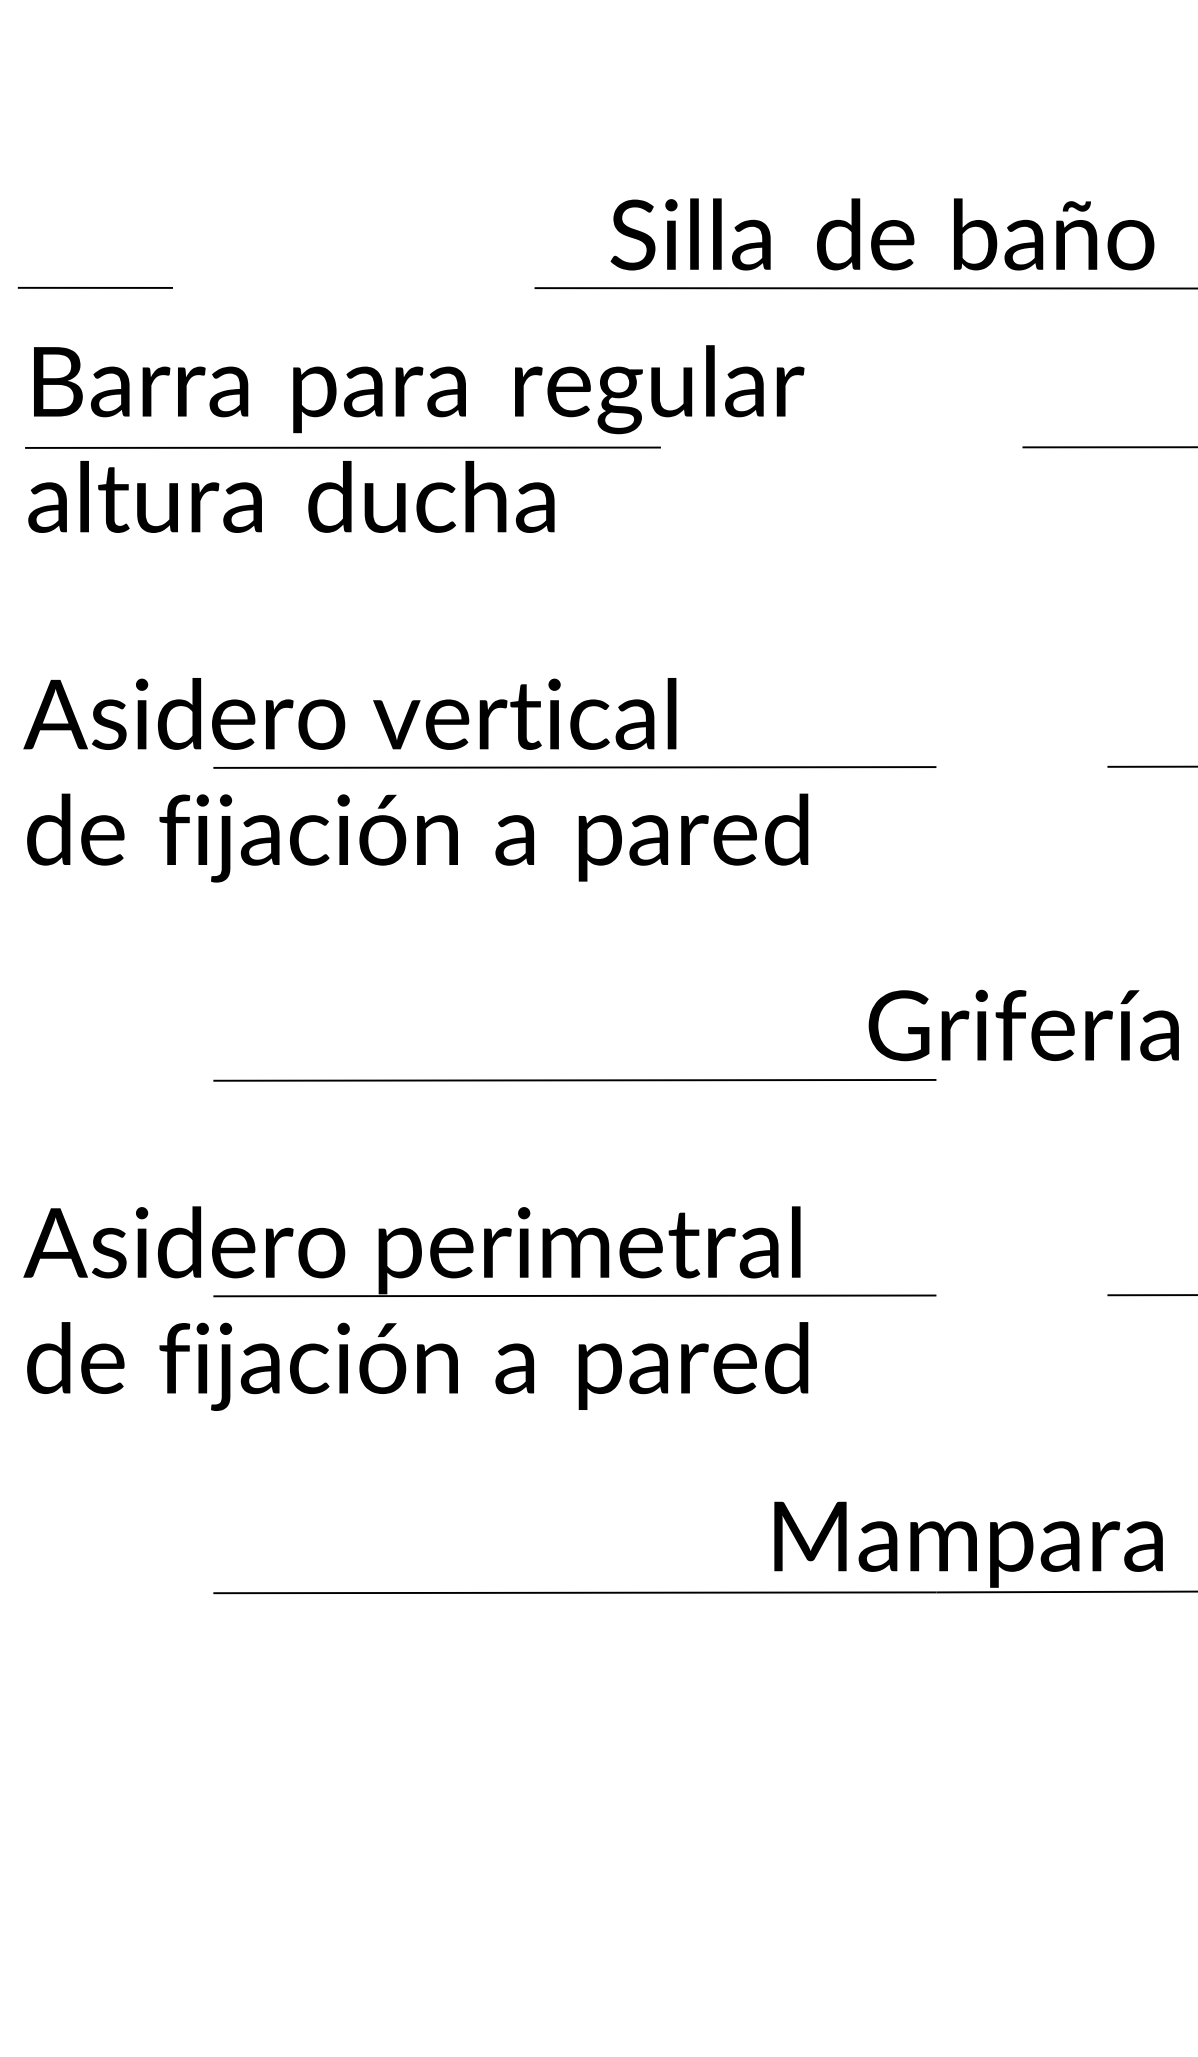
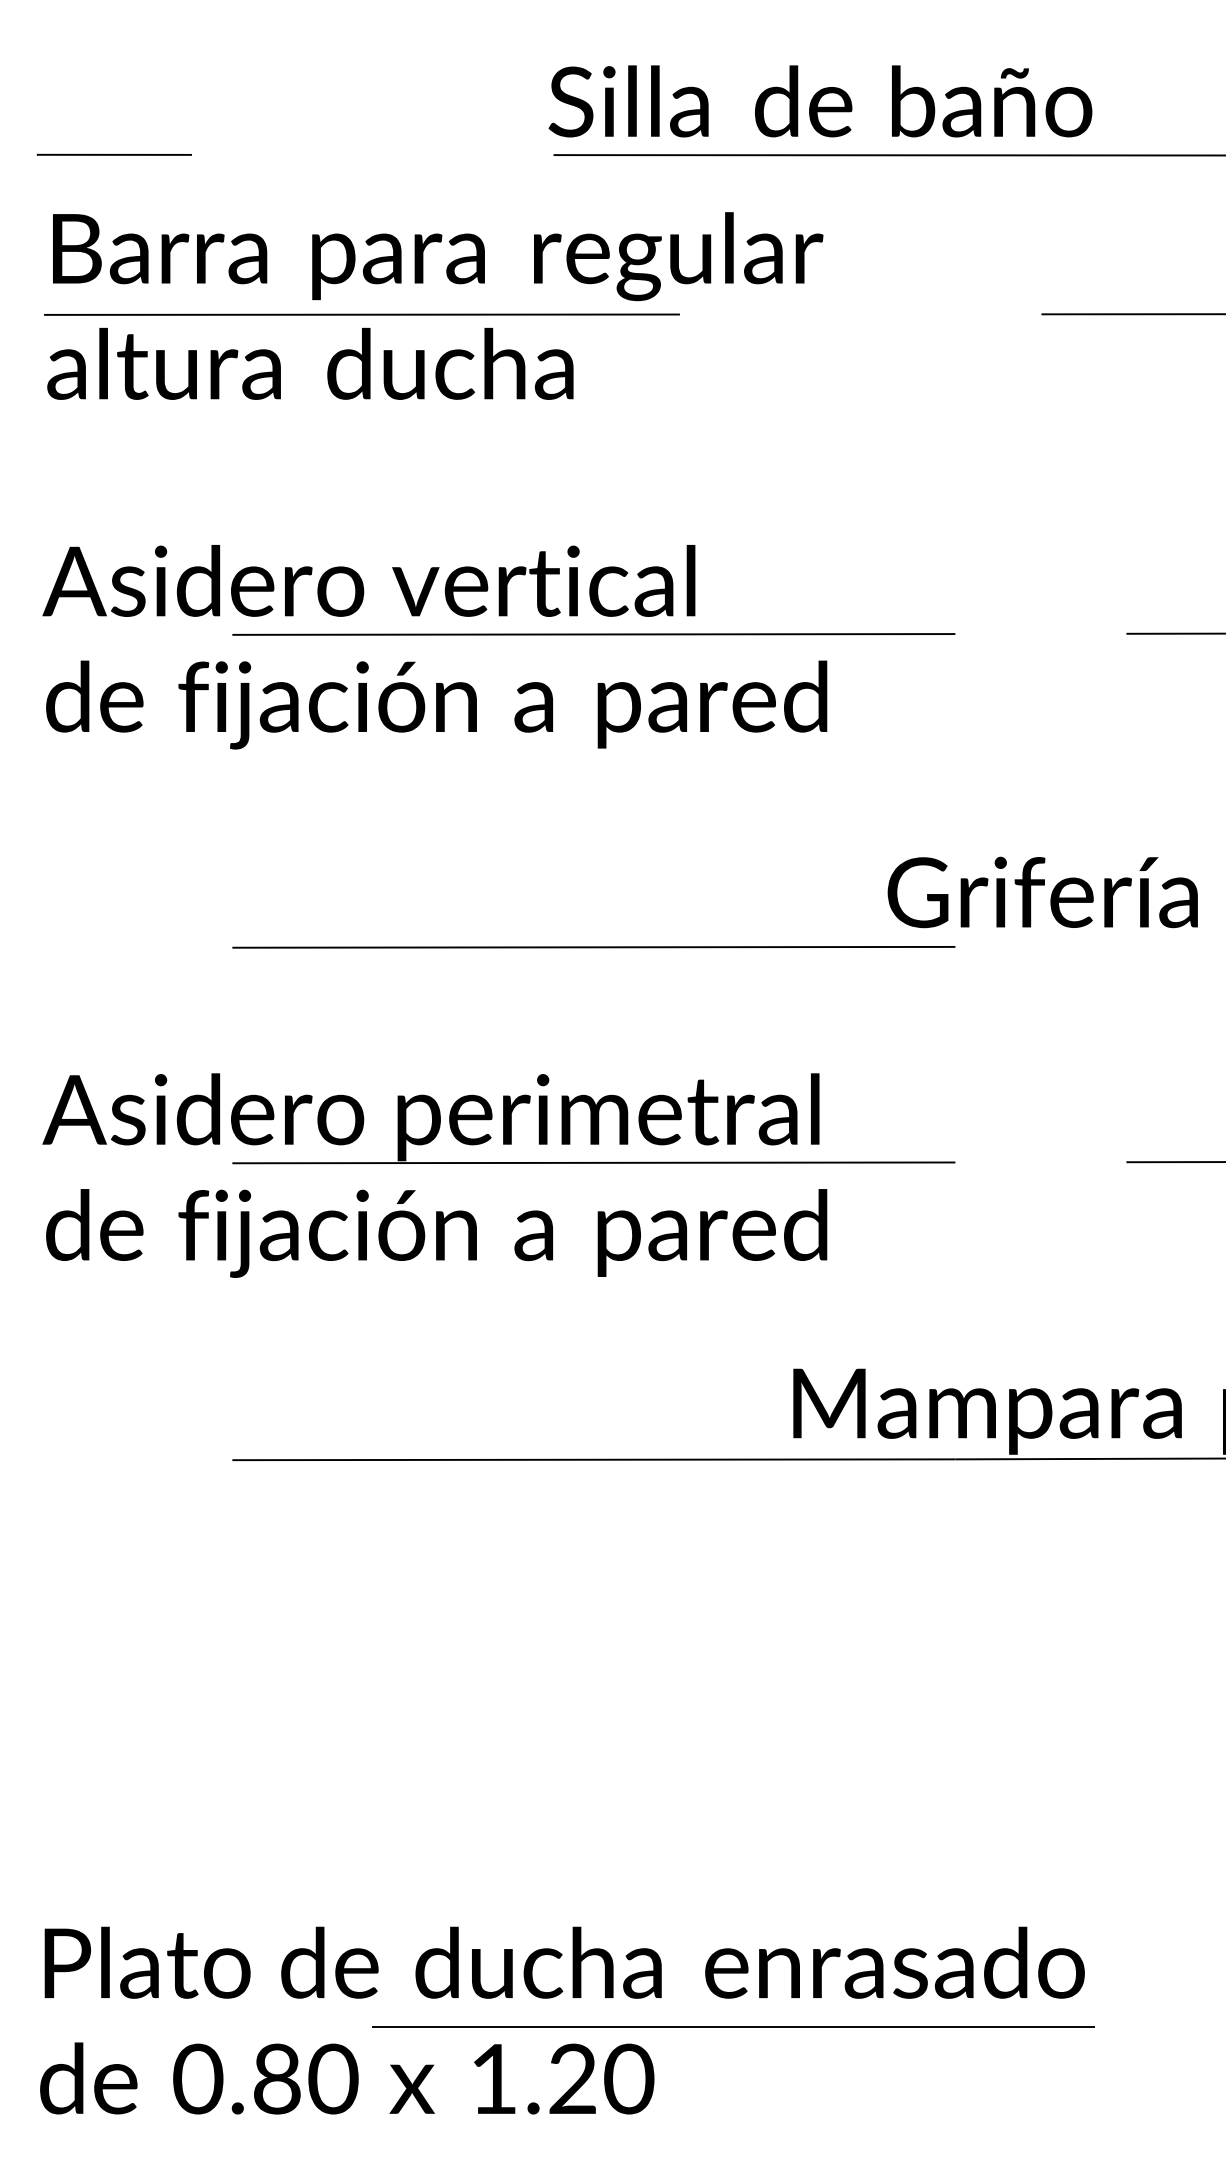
text: (882, 234) -> (820, 101), moved

